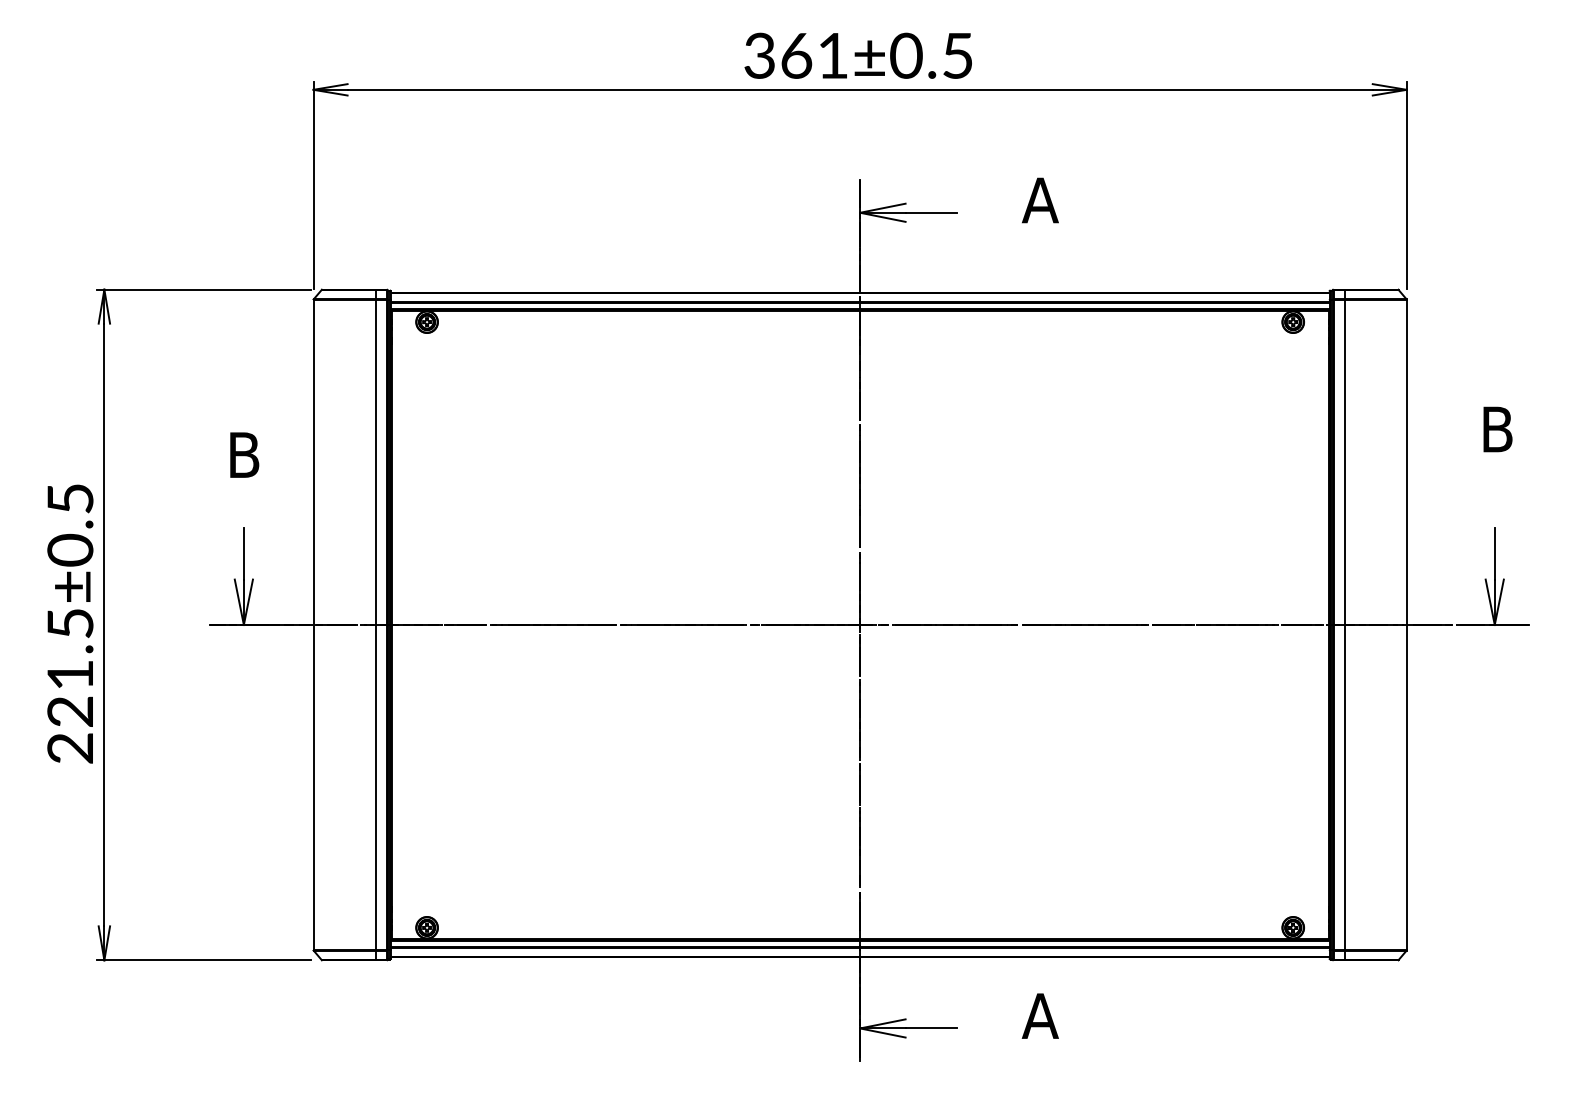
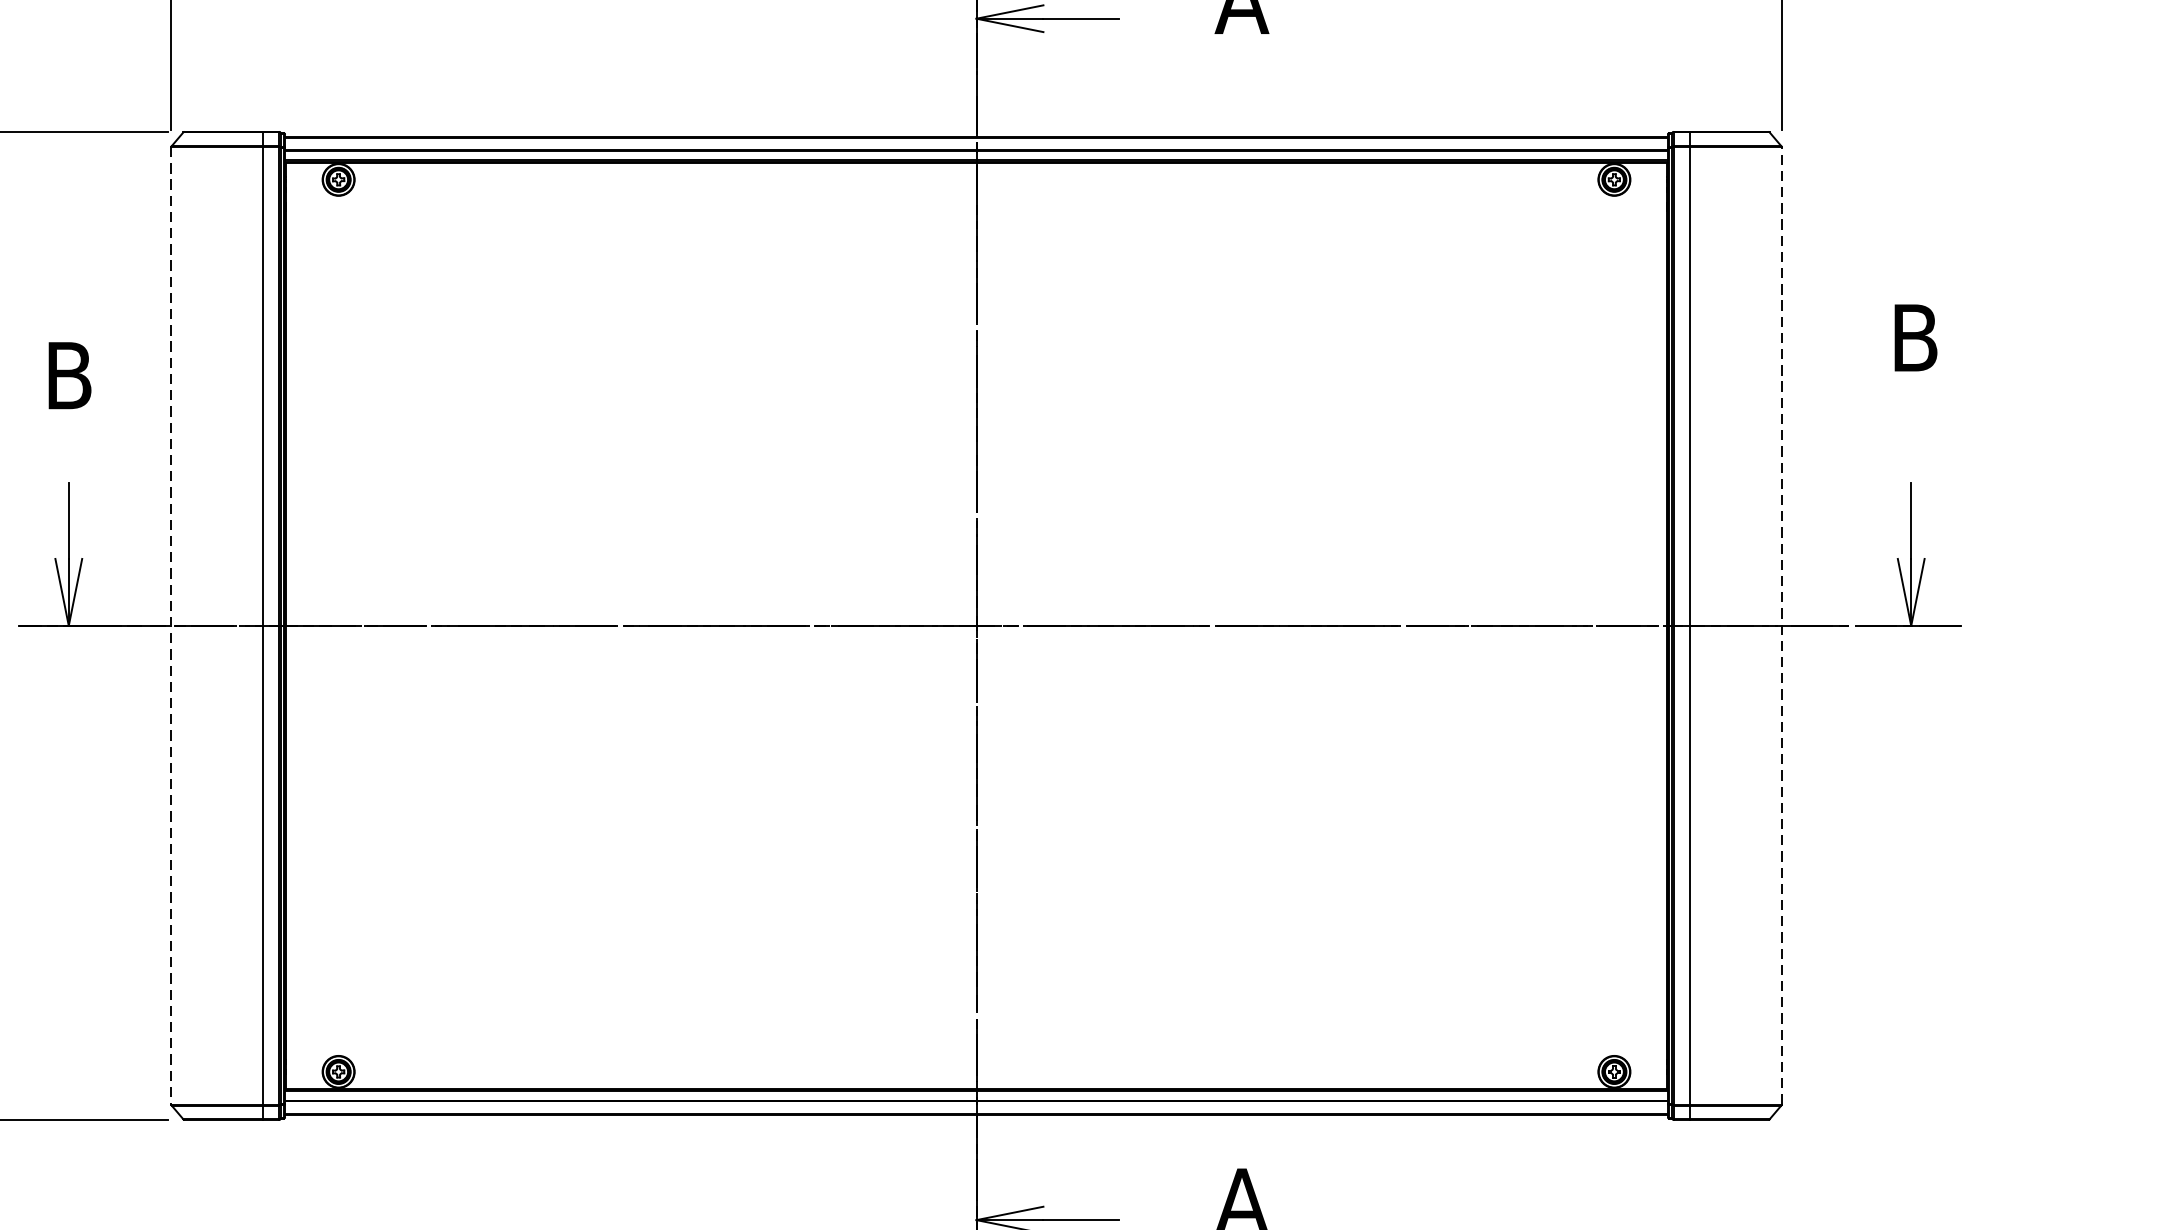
line: (1406, 624) -> (1781, 625), solid -> dashed
line: (313, 625) -> (171, 626), solid -> dashed

